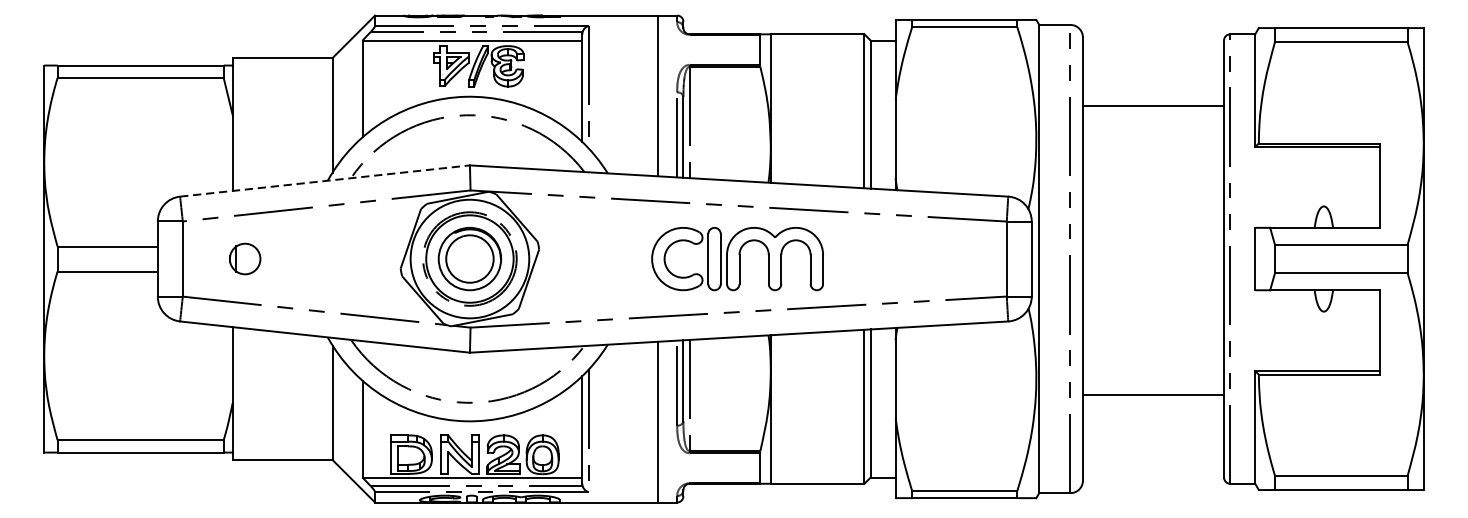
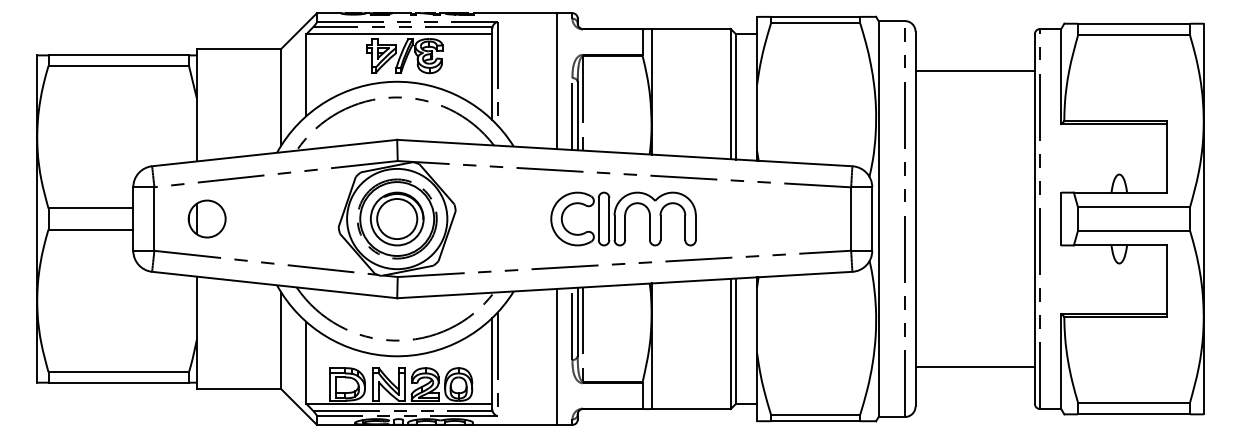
line: (1152, 105) -> (974, 71), moved
line: (326, 181) -> (275, 153), dashed -> solid
part: (244, 258) -> (206, 218), size x1.43
line: (1152, 394) -> (974, 366), moved

